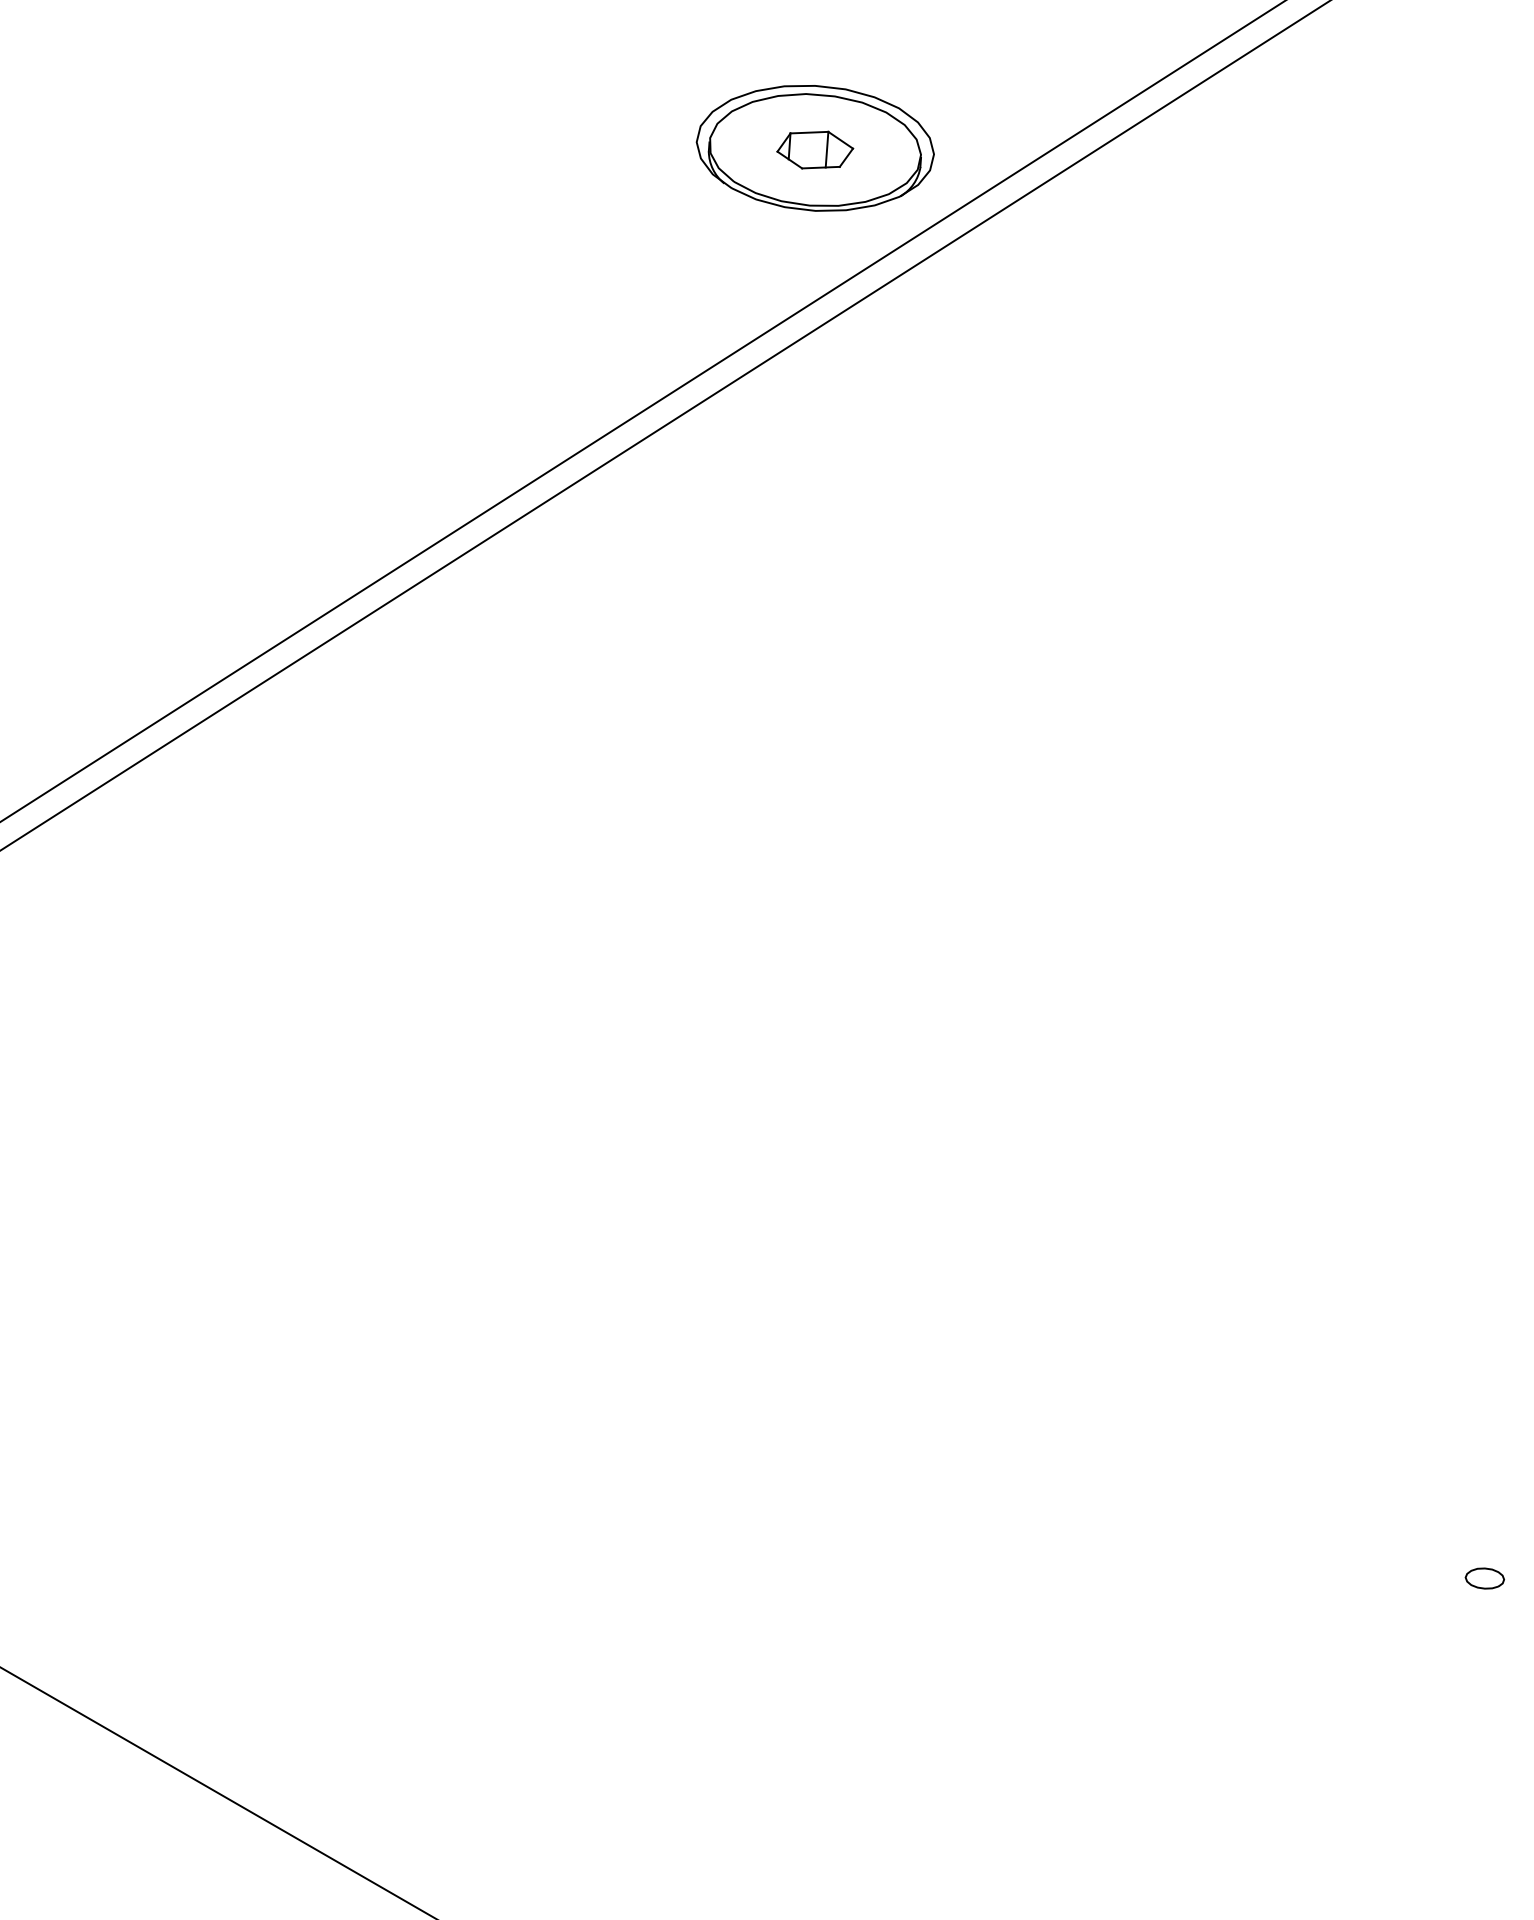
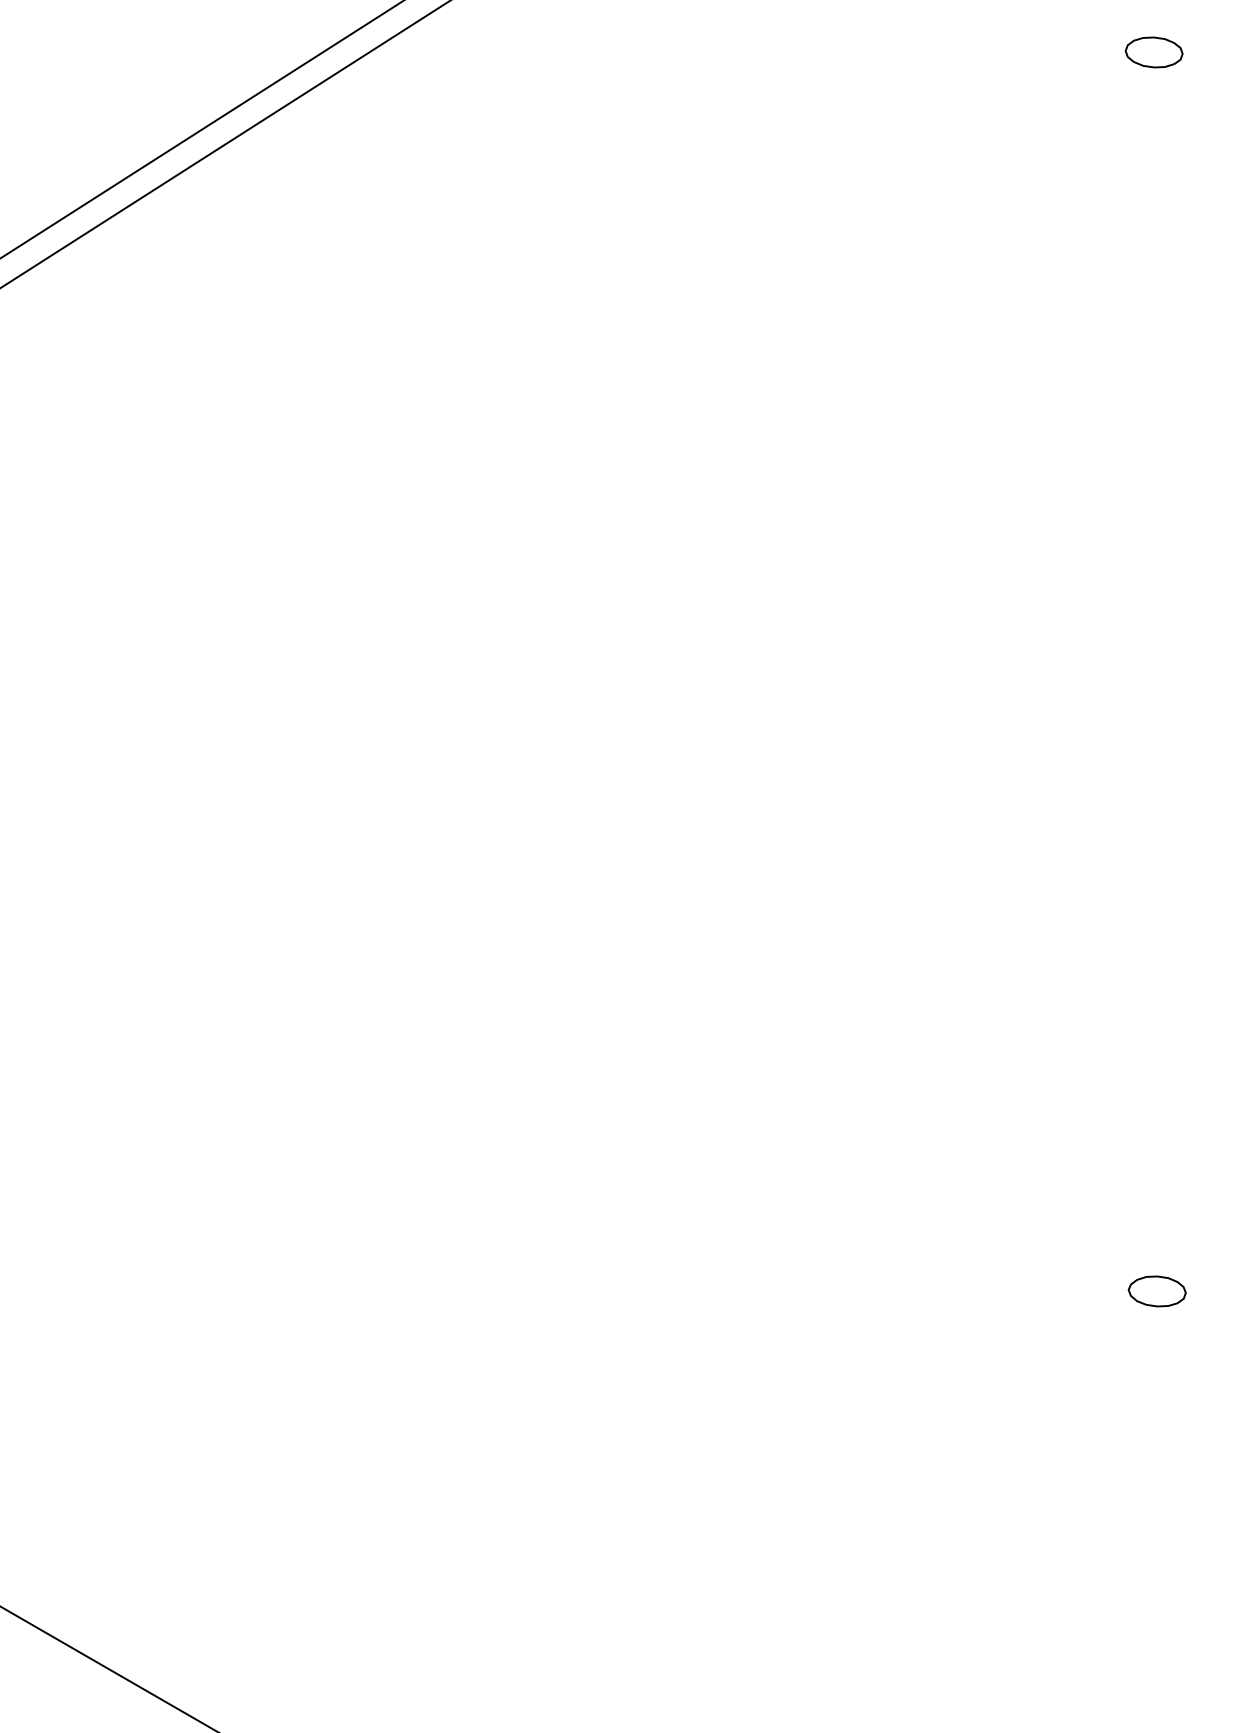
part: (1481, 386) -> (1153, 52), added
part: (1484, 1578) -> (1156, 1291), size x1.43

